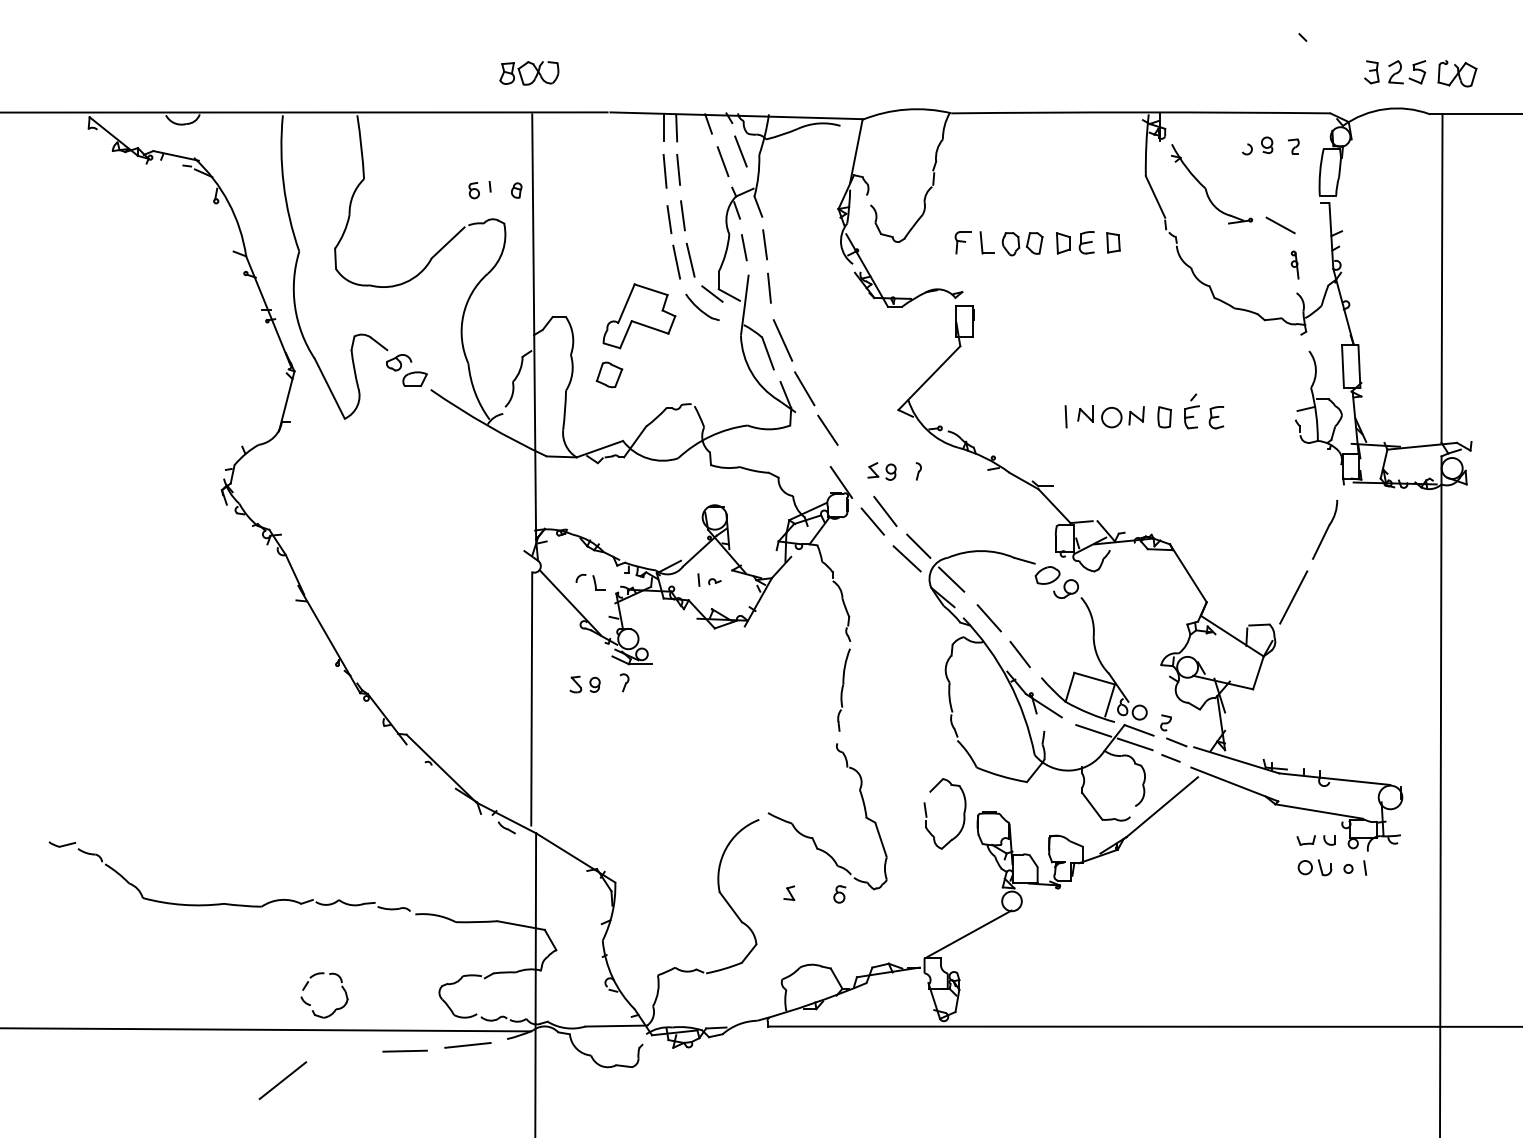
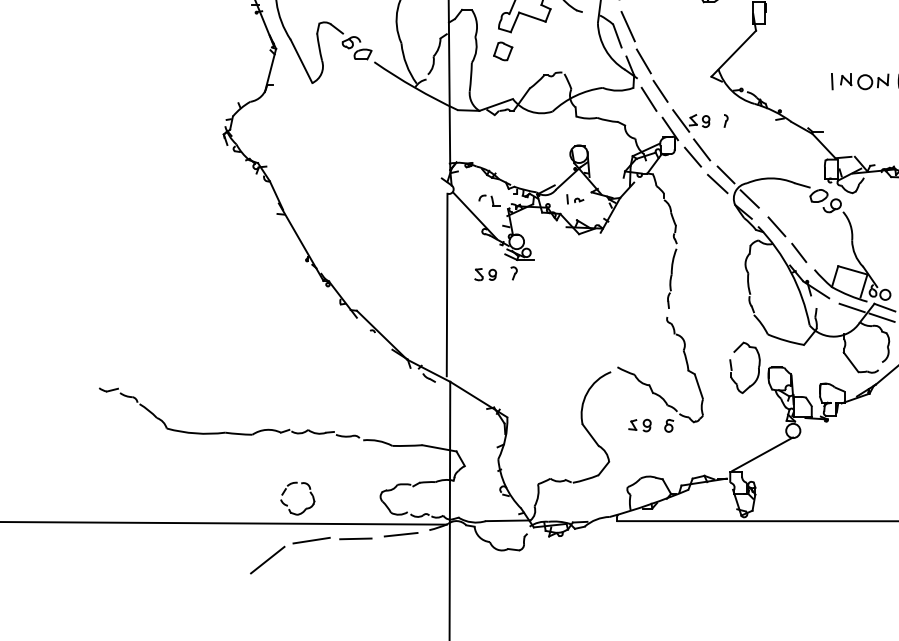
line: (811, 441) -> (648, 99), added
line: (856, 471) -> (681, 121), added
part: (809, 893) -> (647, 425), added
line: (343, 1053) -> (311, 540), added

